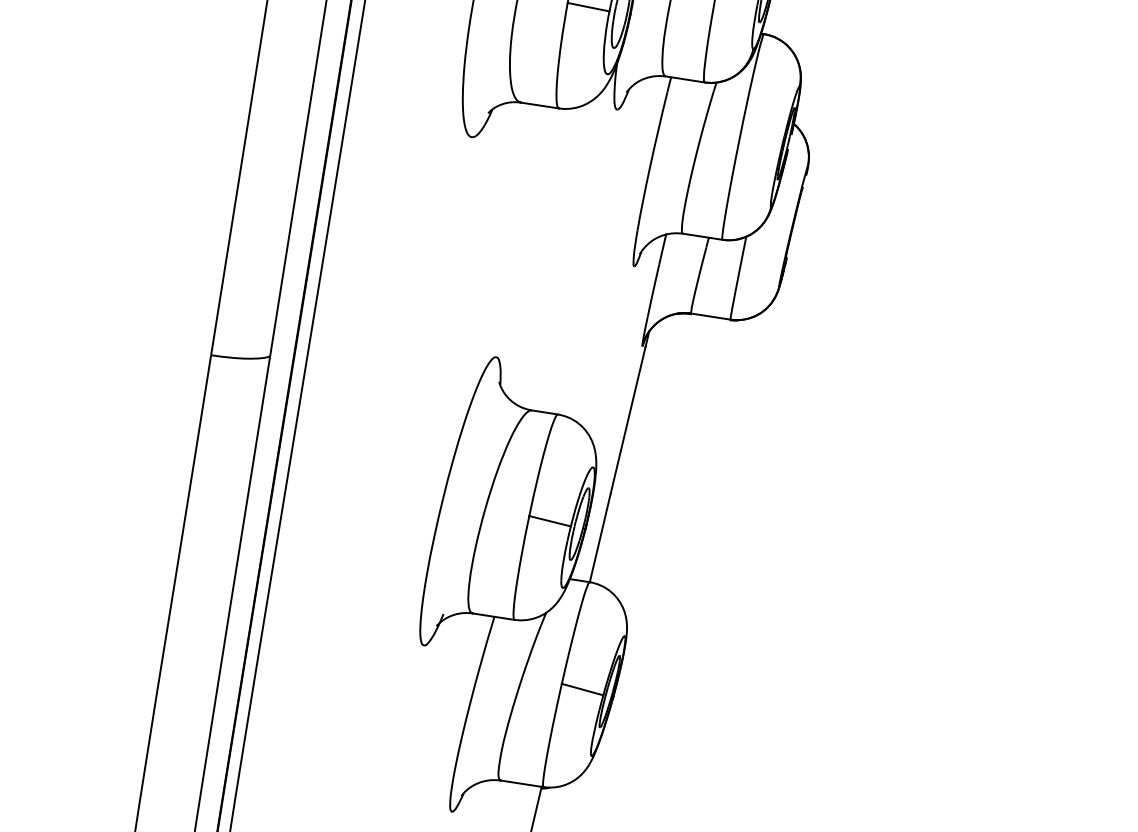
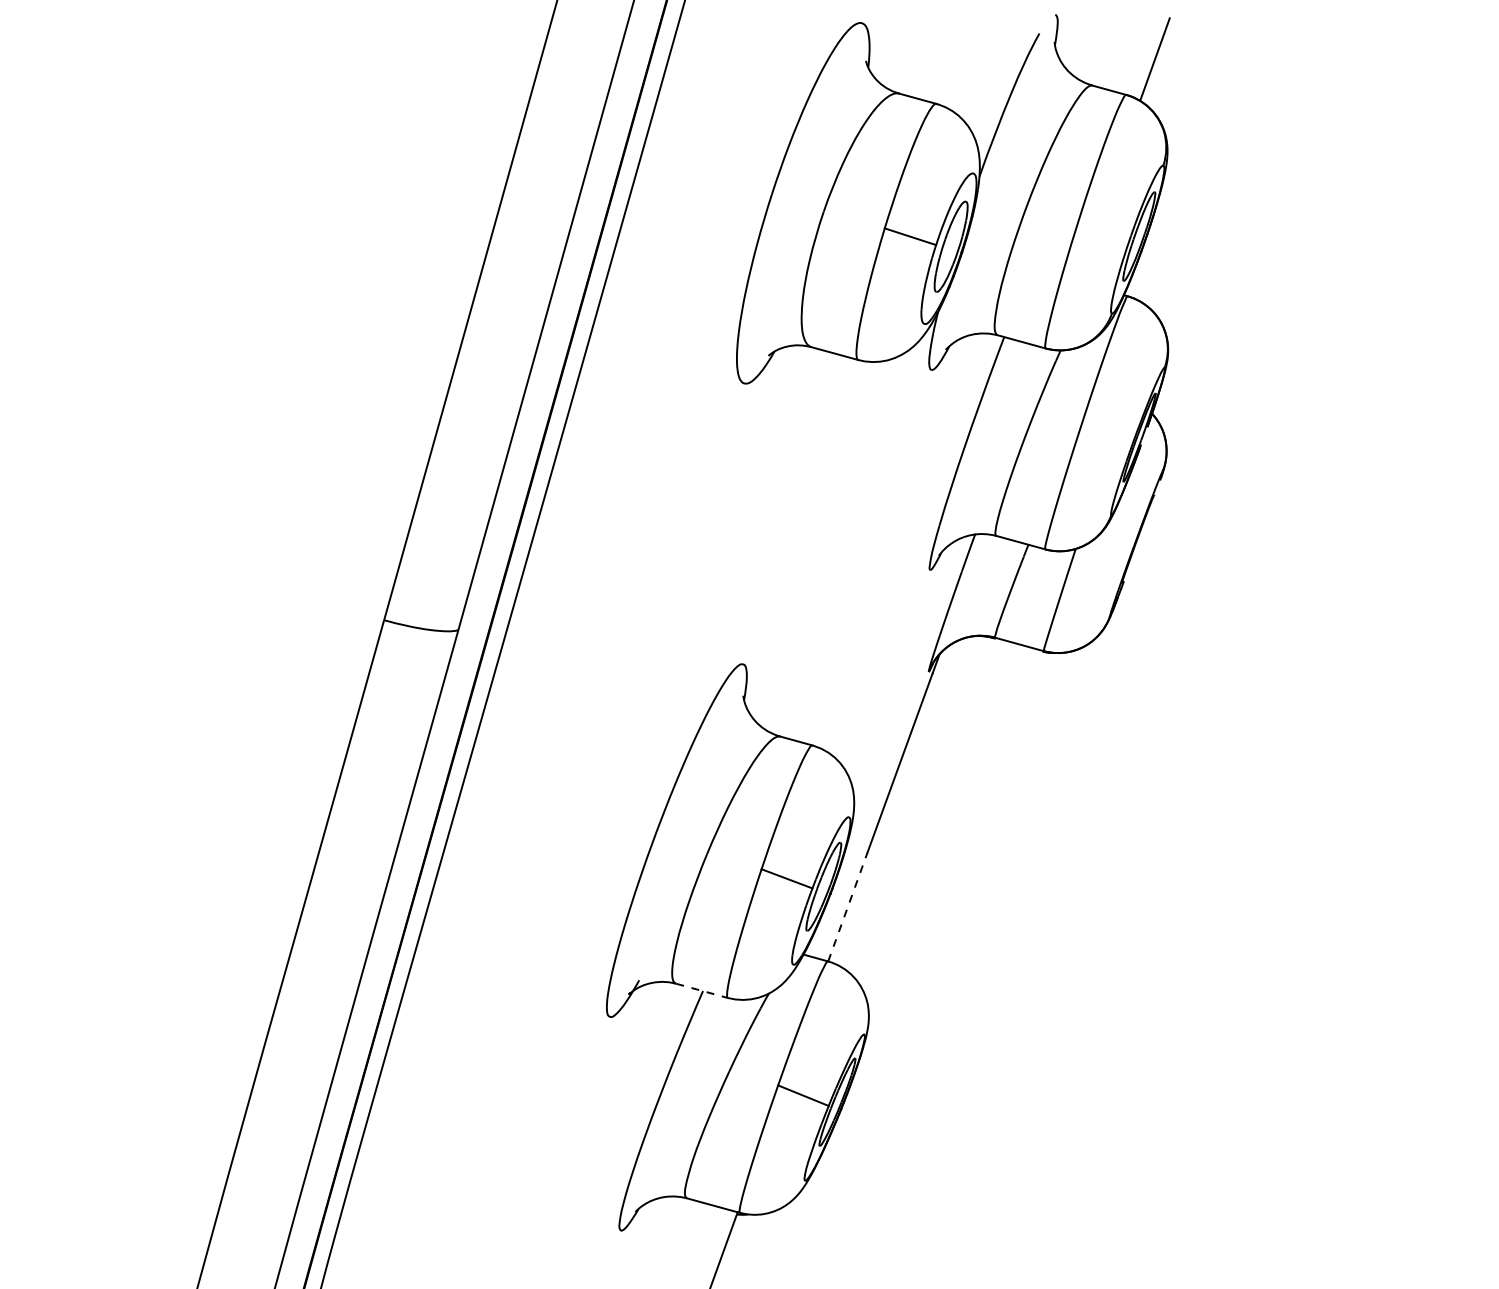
line: (600, 538) -> (847, 907), solid -> dashed
line: (494, 616) -> (702, 990), solid -> dashed

